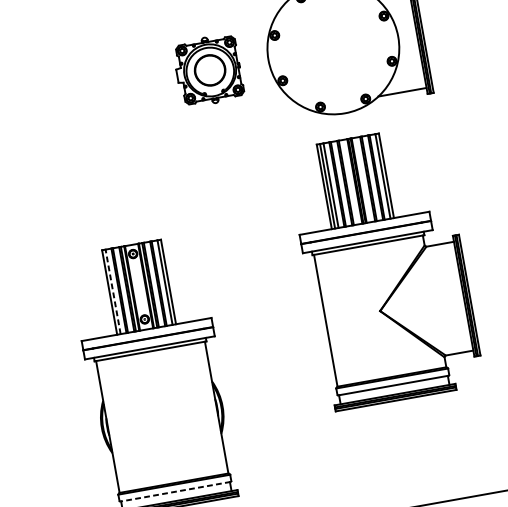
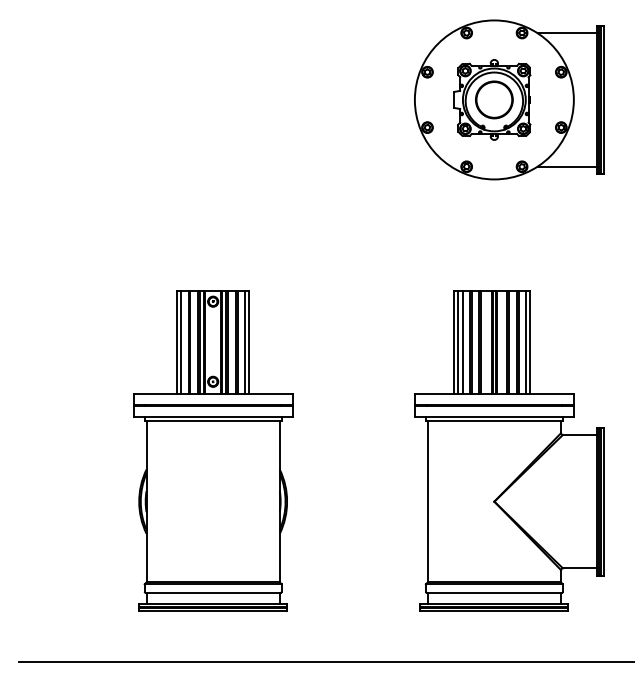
part: (208, 70) -> (492, 99), moved
part: (385, 267) -> (509, 450), moved
line: (113, 291) -> (181, 342), dashed -> solid
line: (175, 491) -> (213, 592), dashed -> solid

